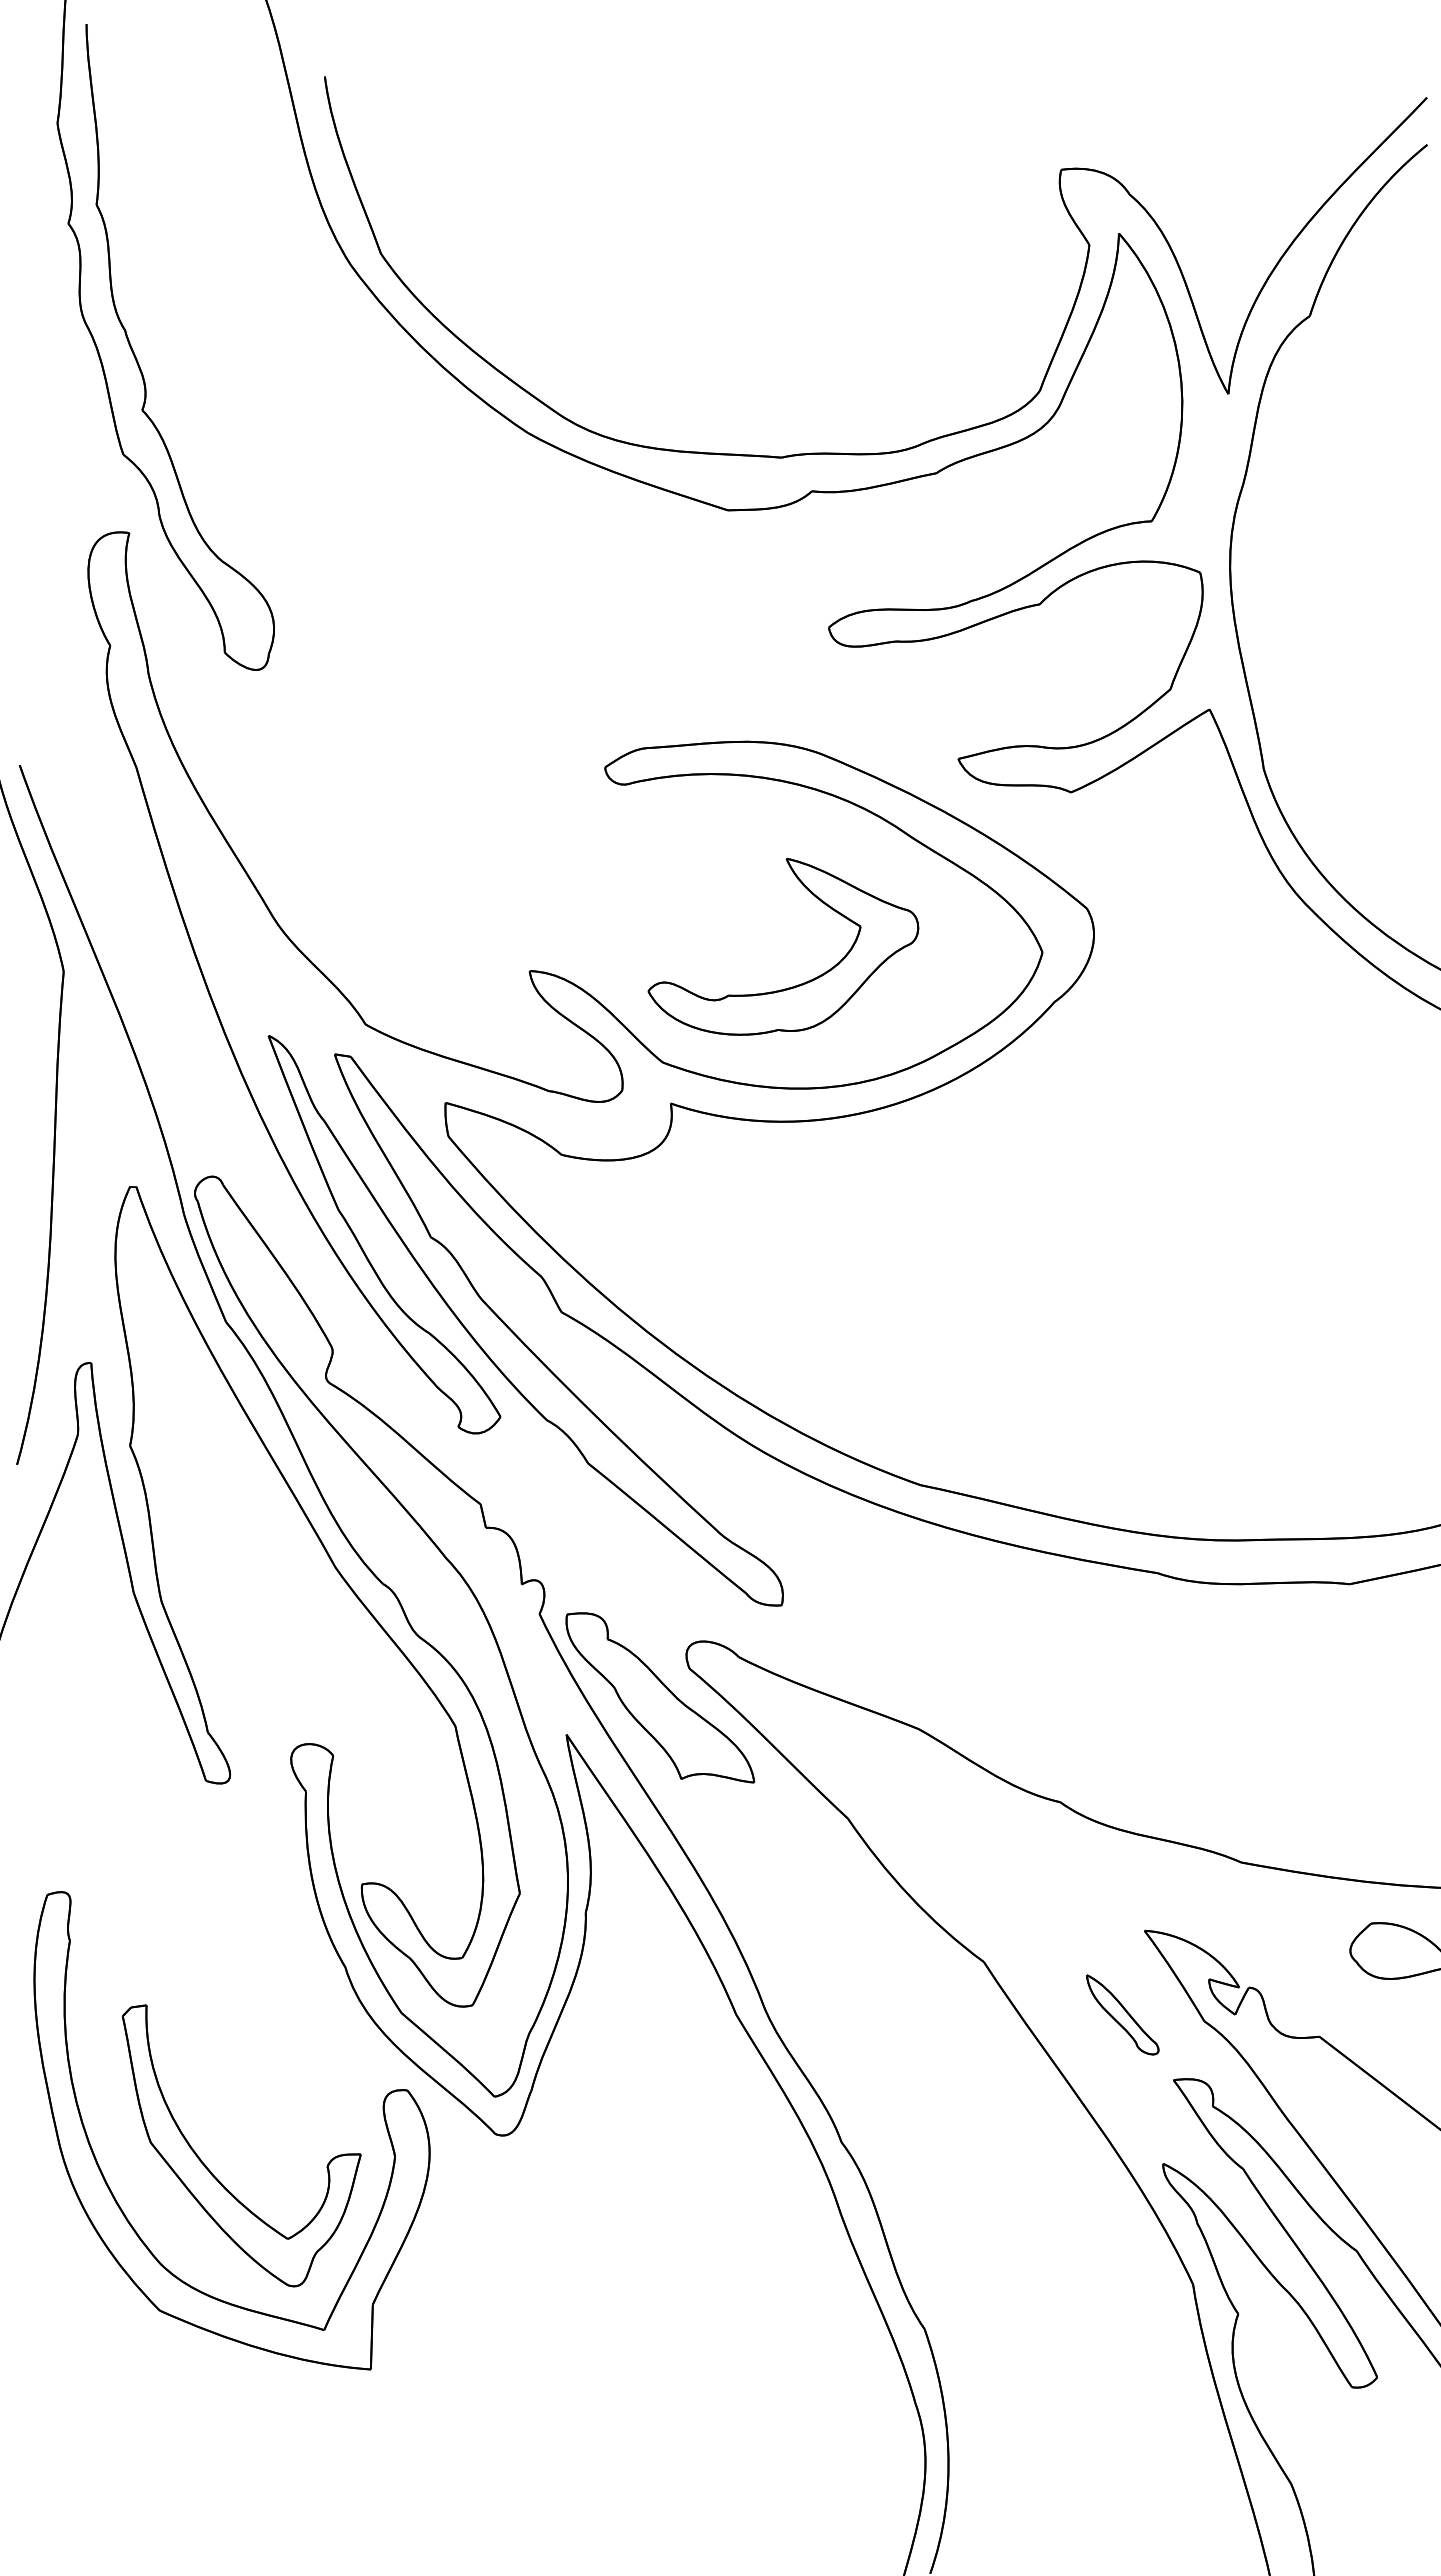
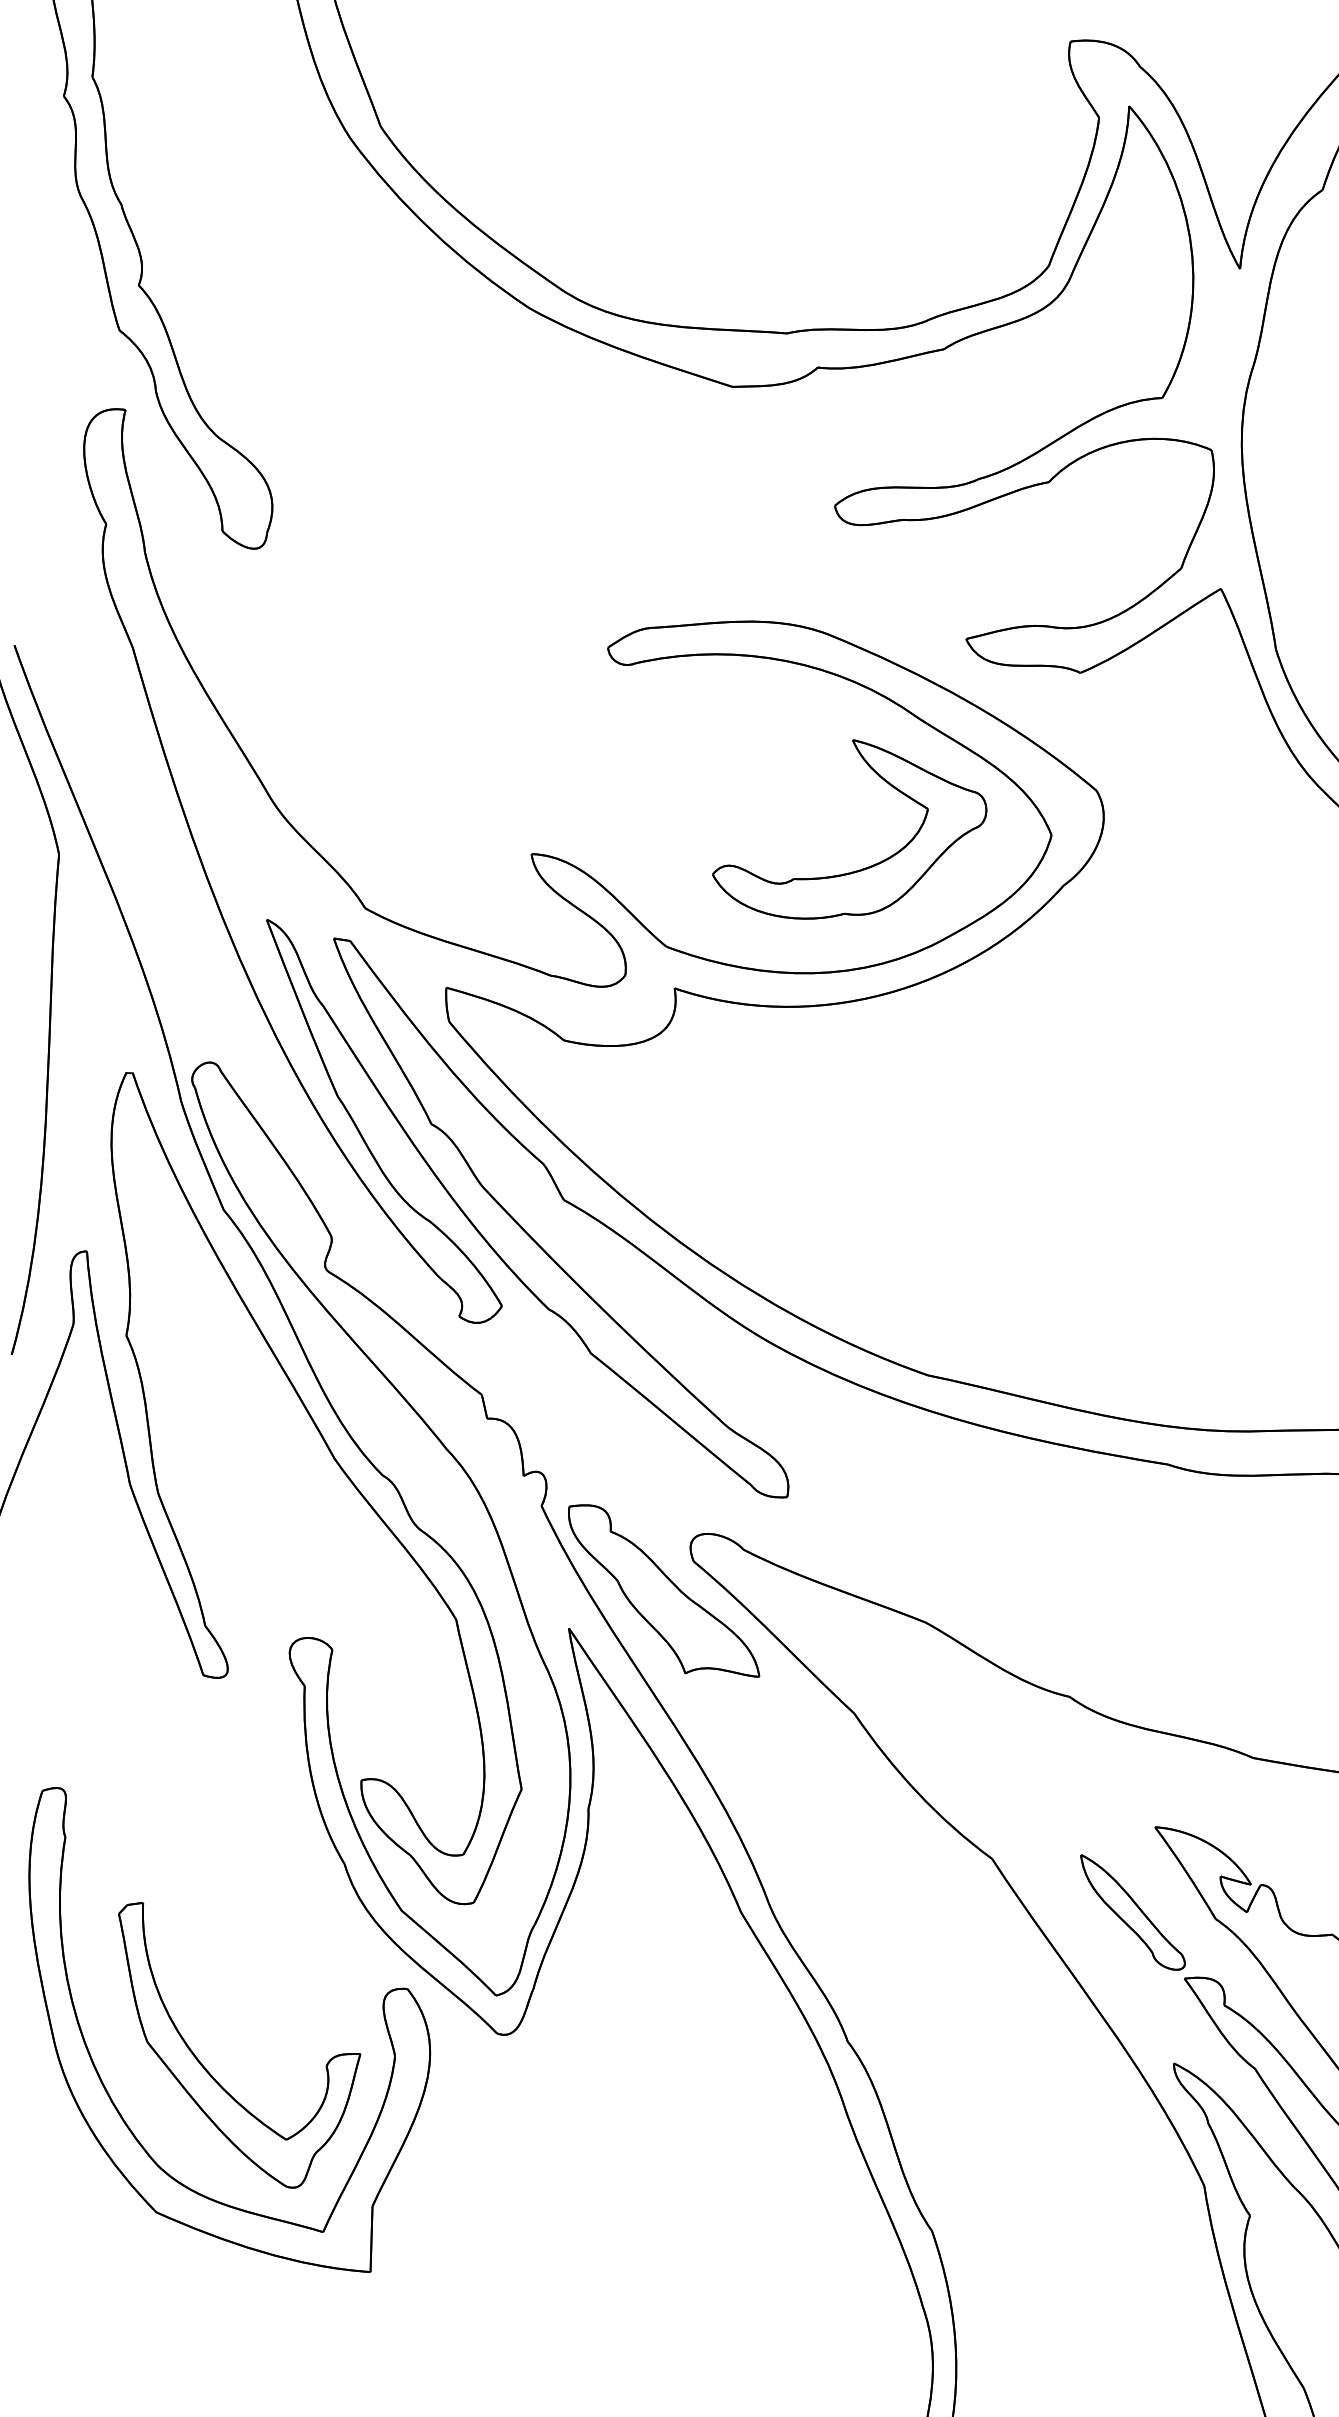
part: (795, 985) -> (861, 868), moved
part: (1122, 2014) -> (1132, 1912), size x1.43

